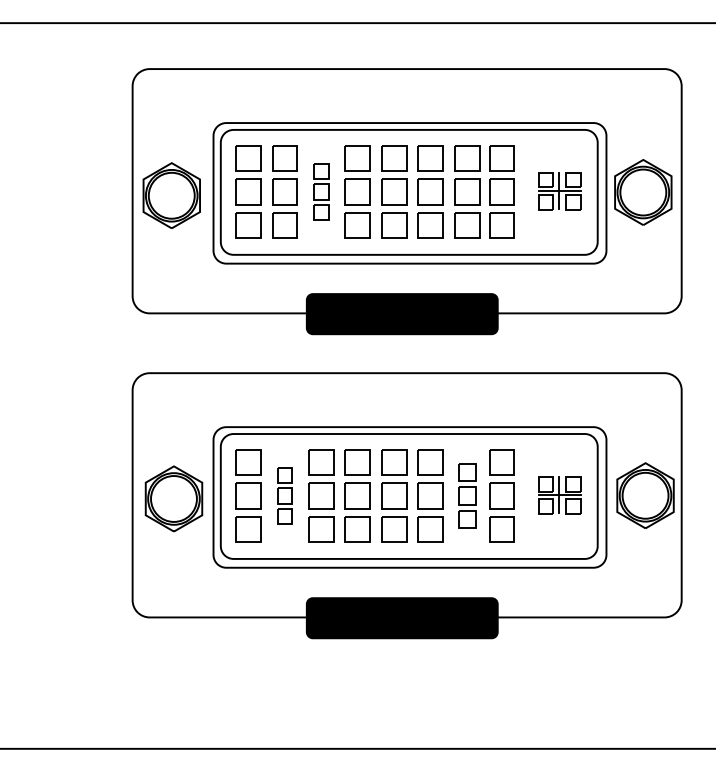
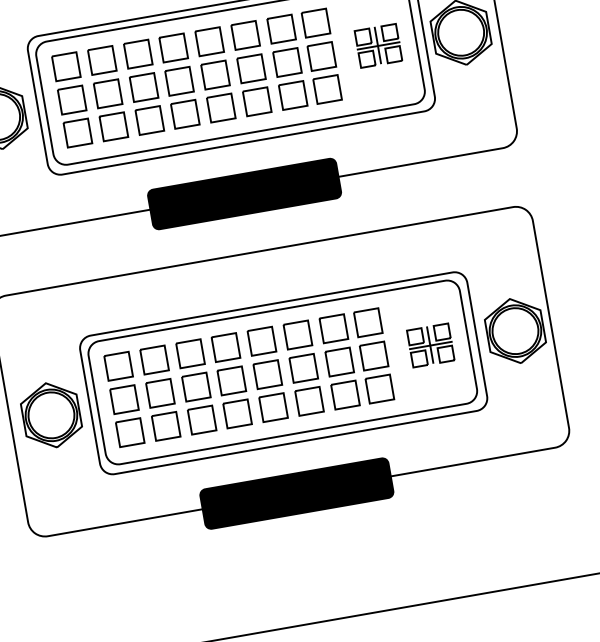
part: (321, 191) -> (143, 87), size x1.67
part: (284, 495) -> (159, 392), size x1.67
part: (467, 495) -> (340, 361), size x1.43

